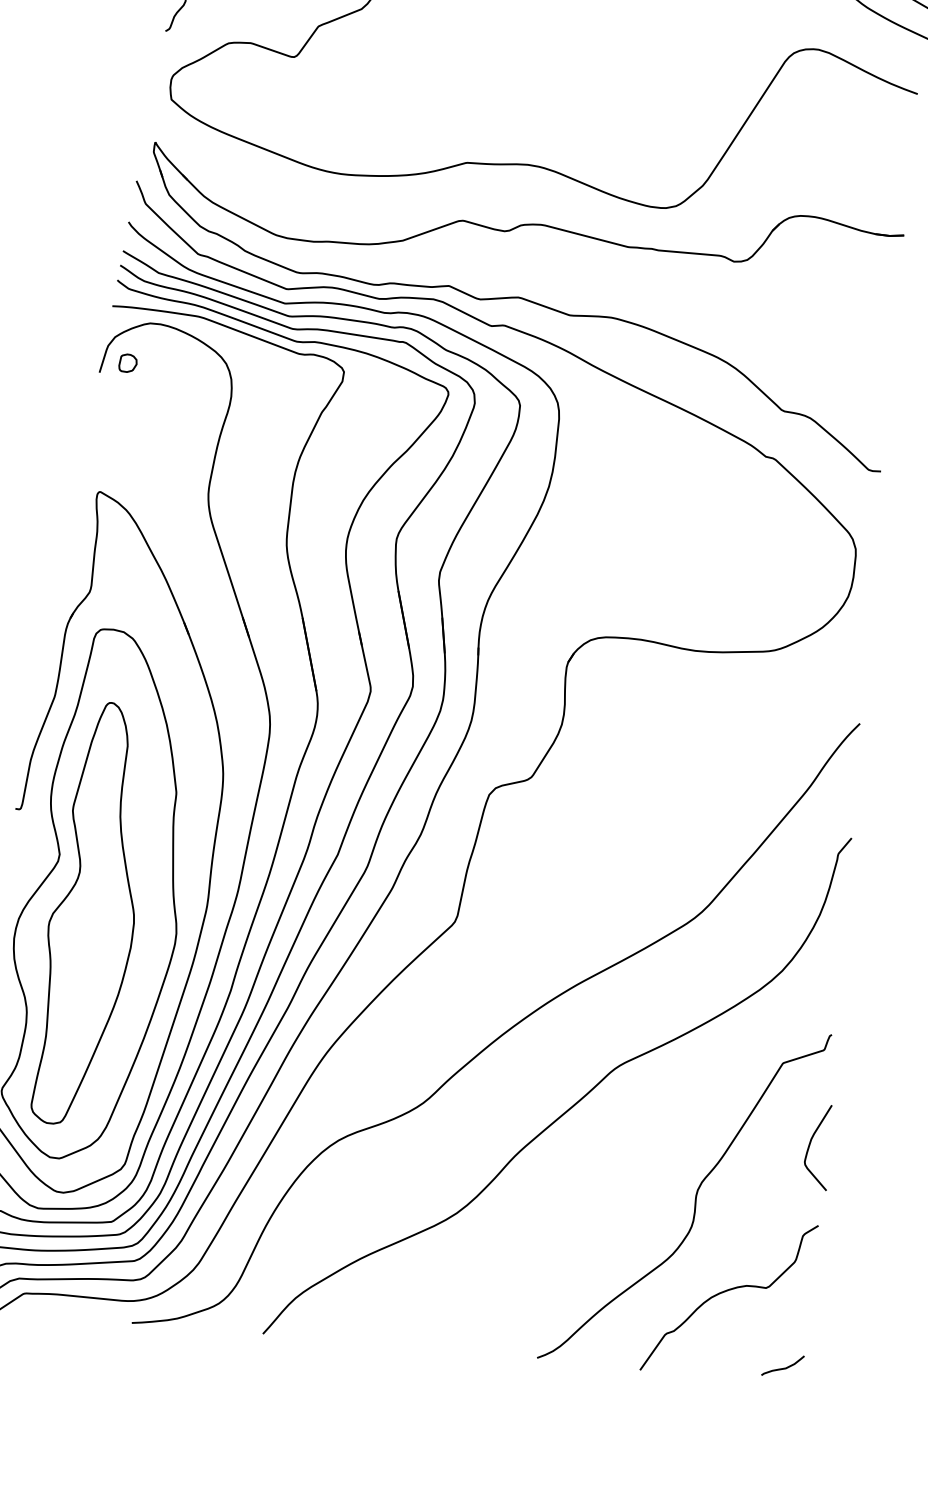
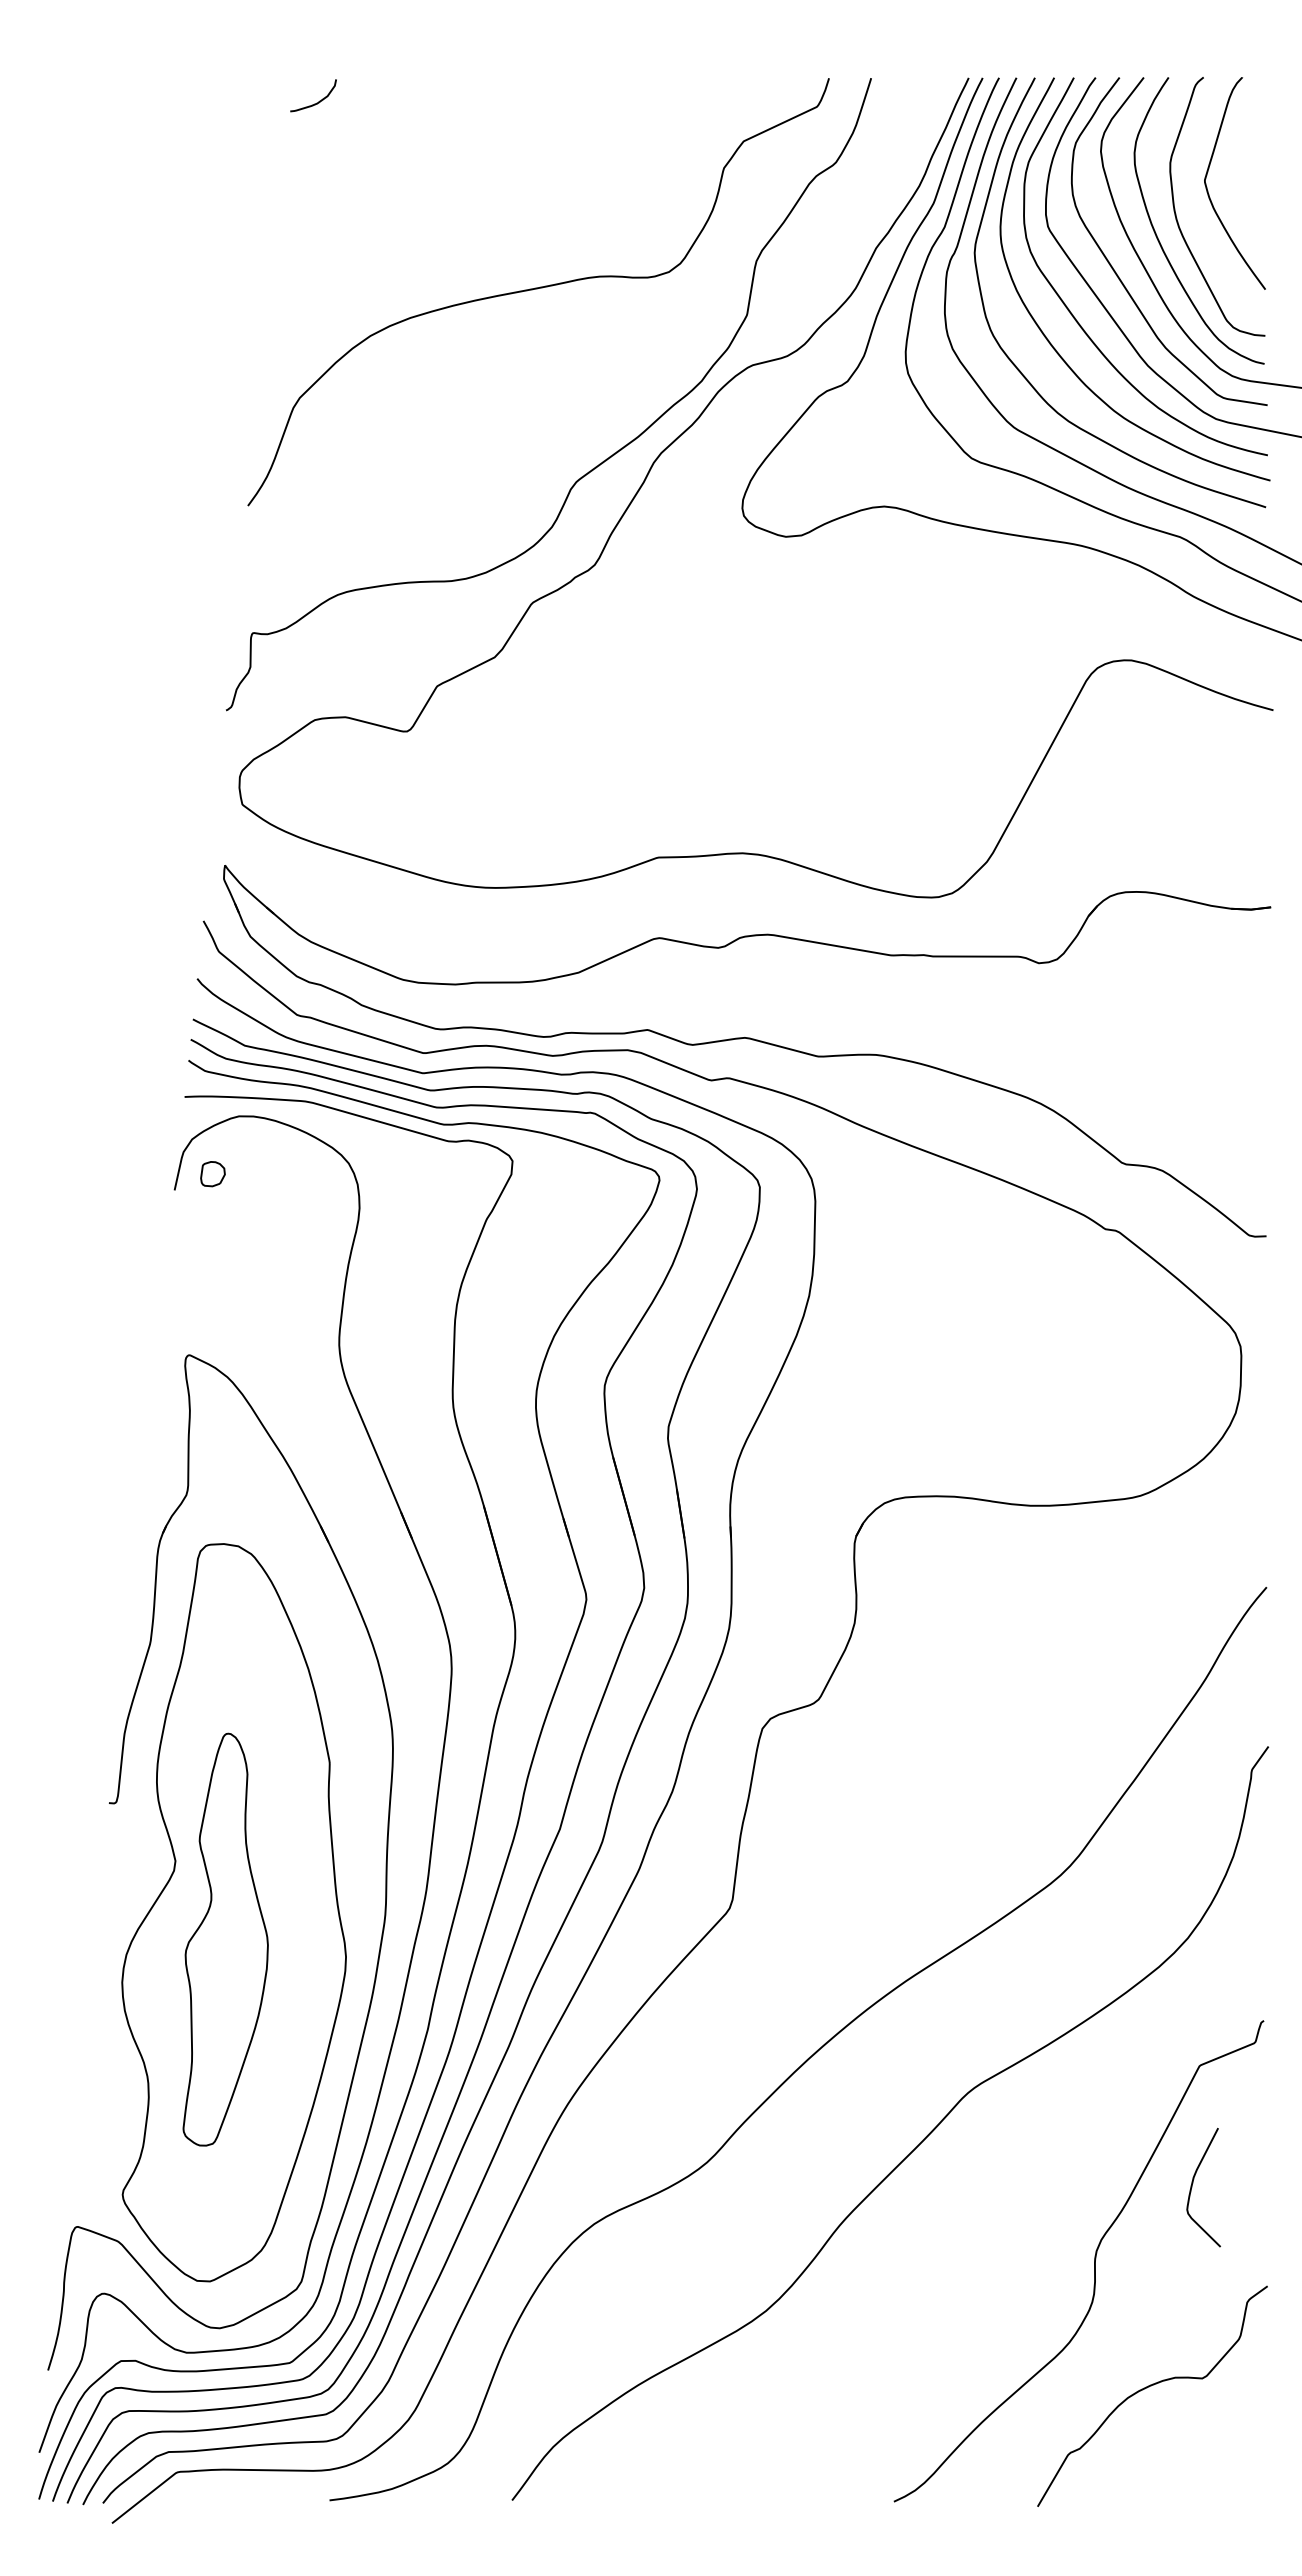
part: (90, 913) -> (225, 1939), size x0.7
curve: (810, 1143) -> (1193, 2183), moved
curve: (782, 1368) -> (1234, 2487), removed

